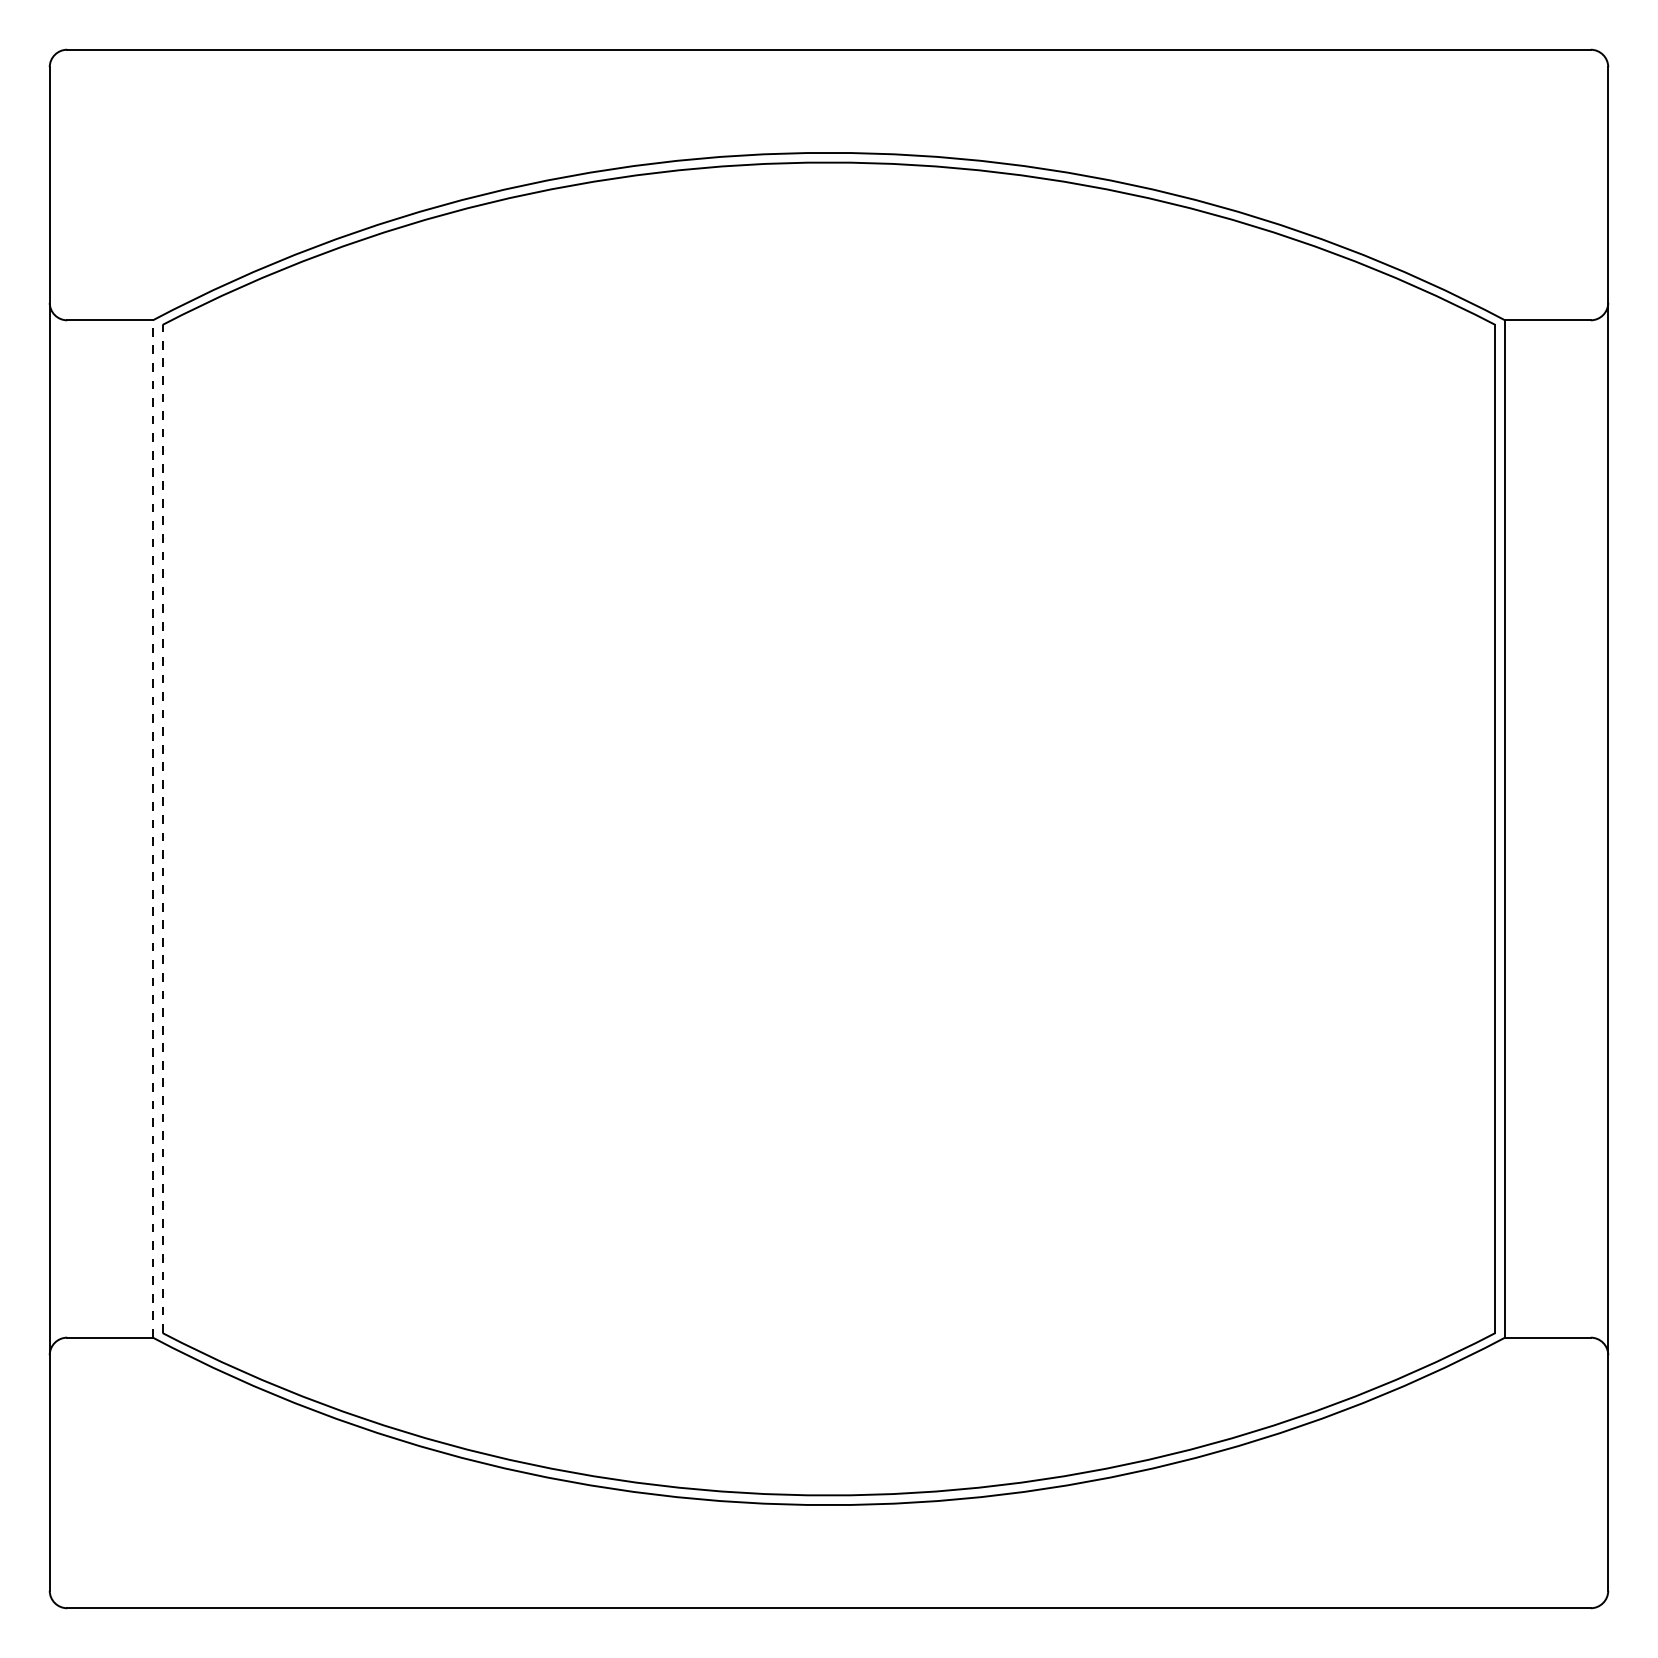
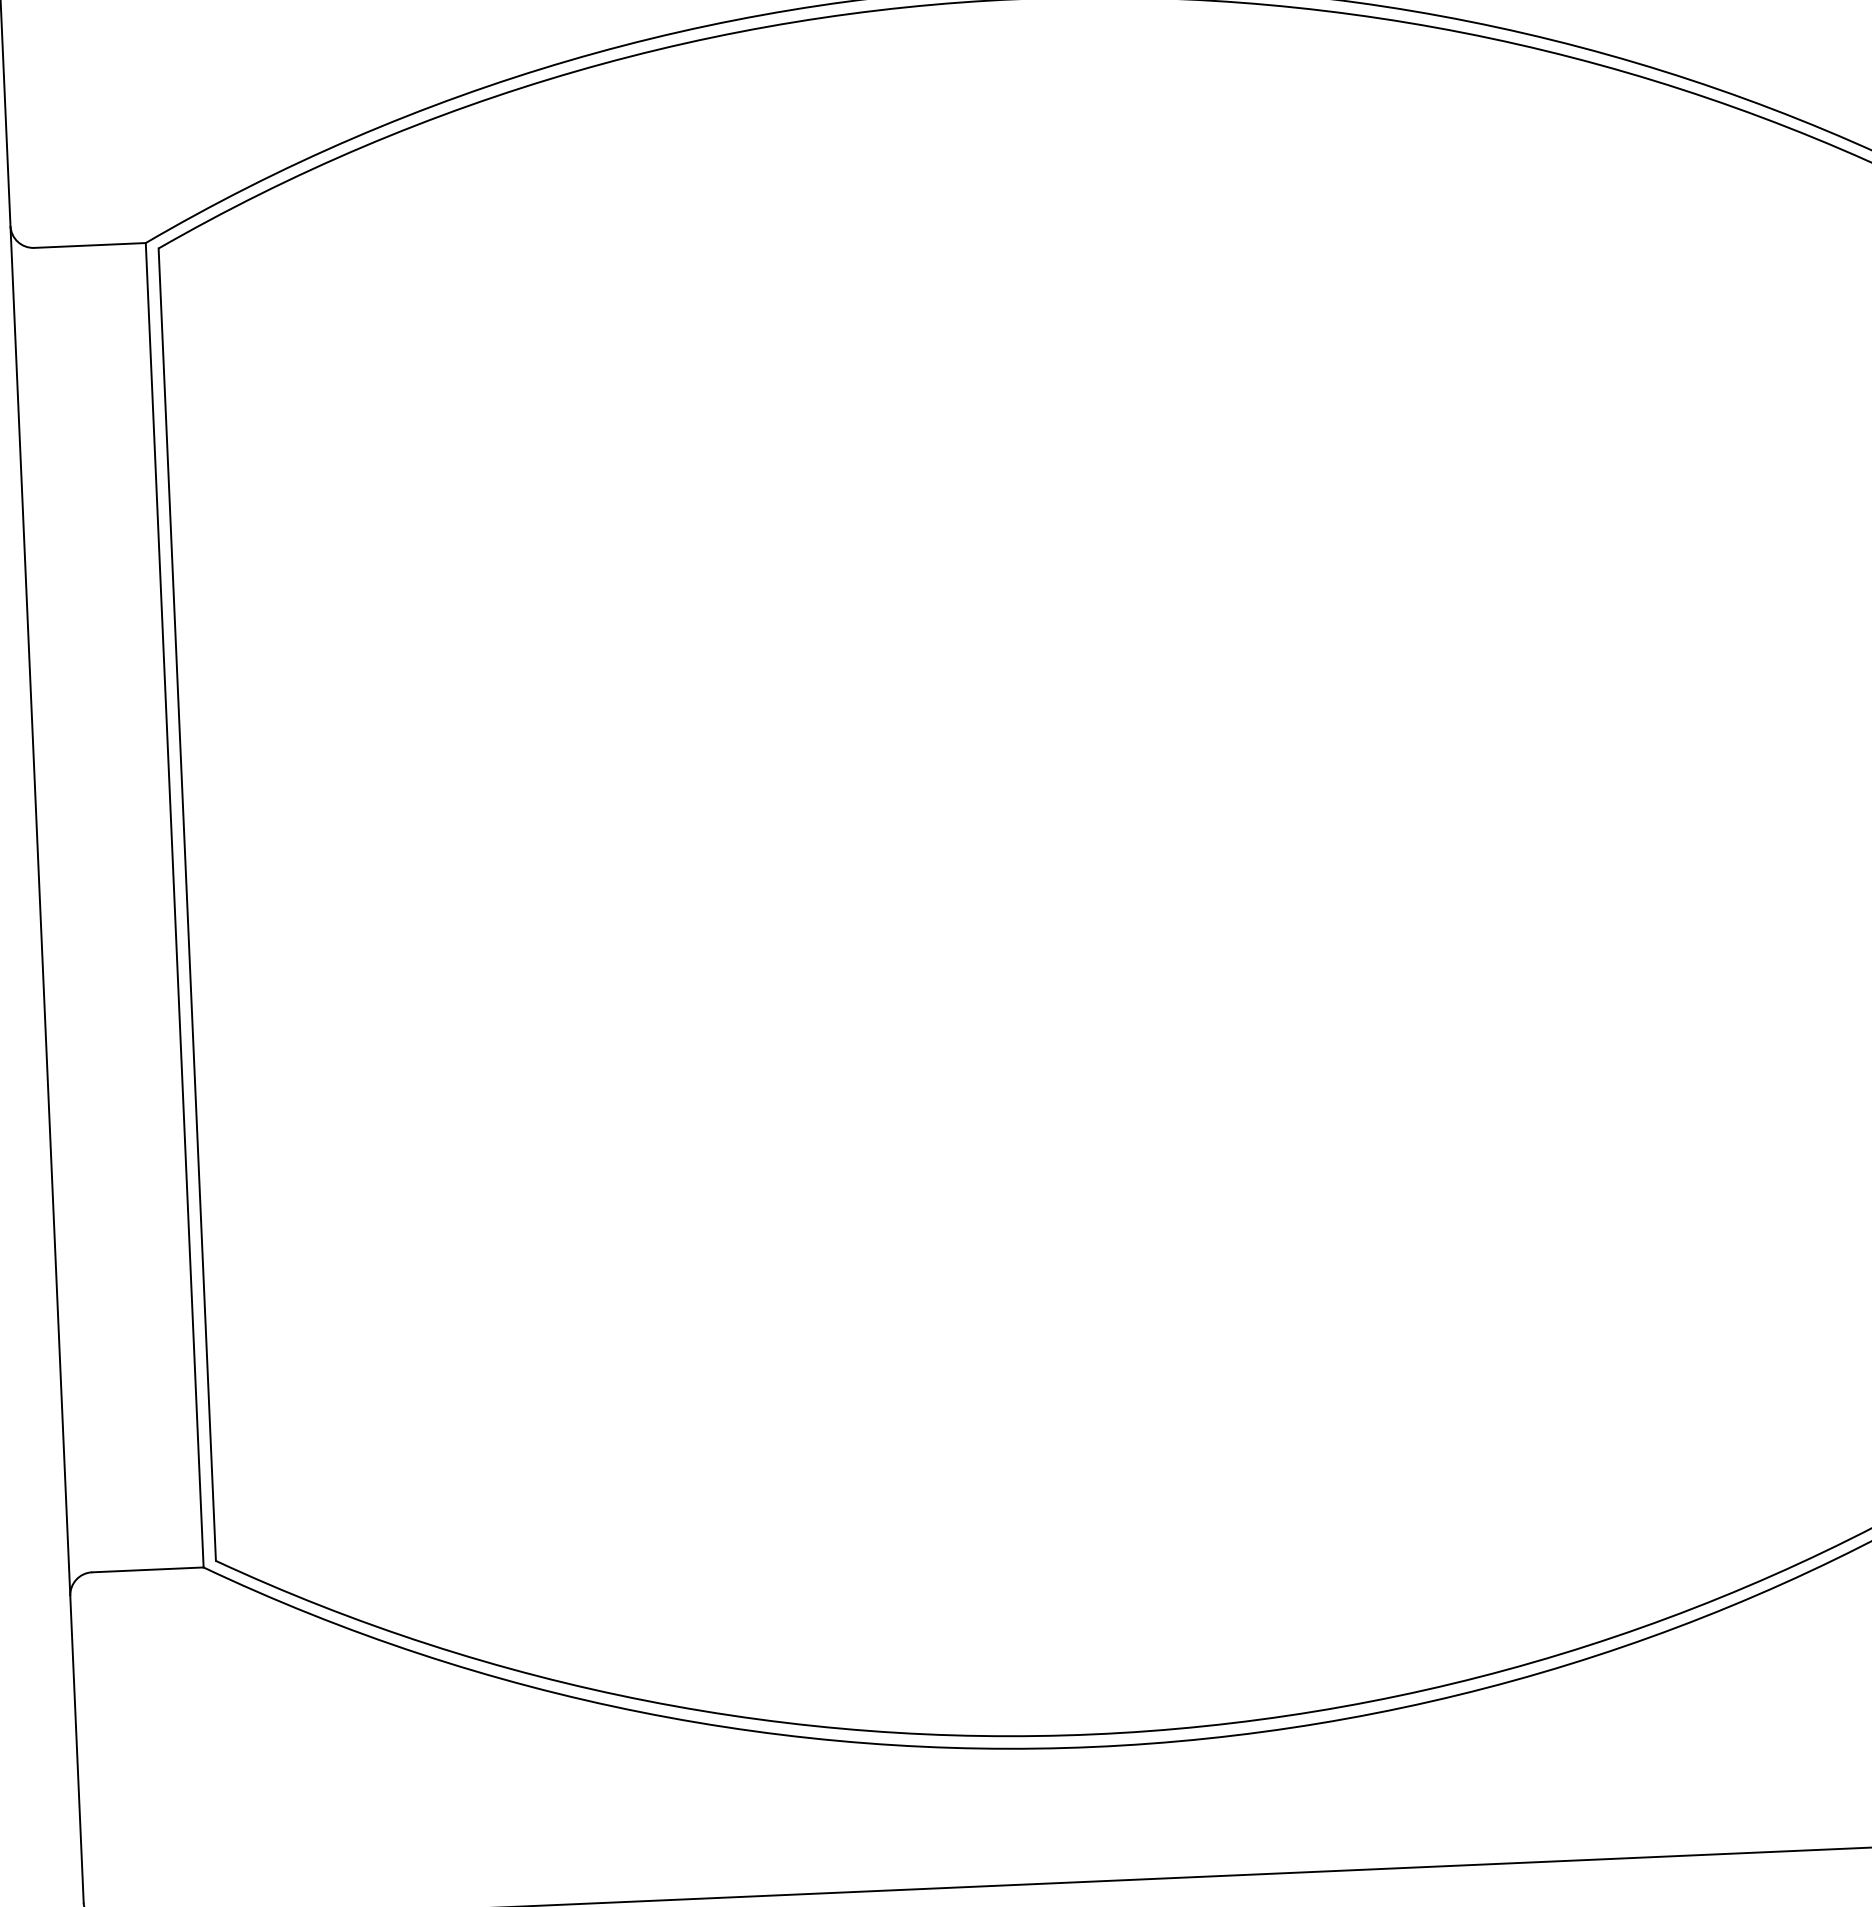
line: (162, 828) -> (187, 904), dashed -> solid
line: (152, 829) -> (174, 905), dashed -> solid

